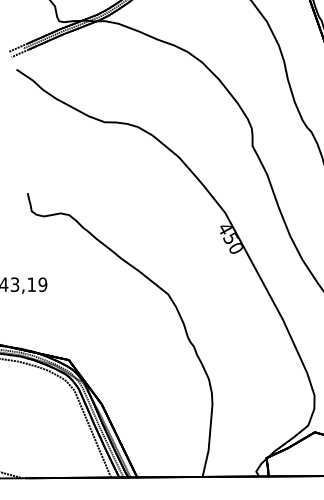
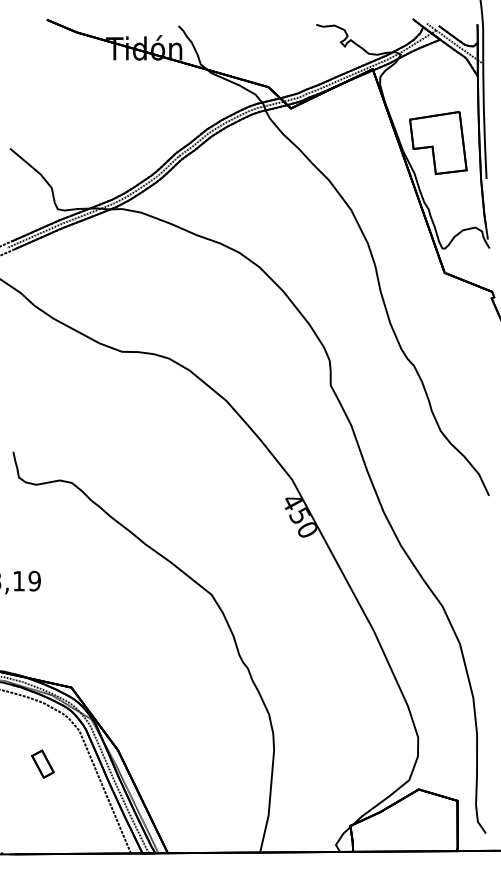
part: (48, 413) -> (42, 763), added

